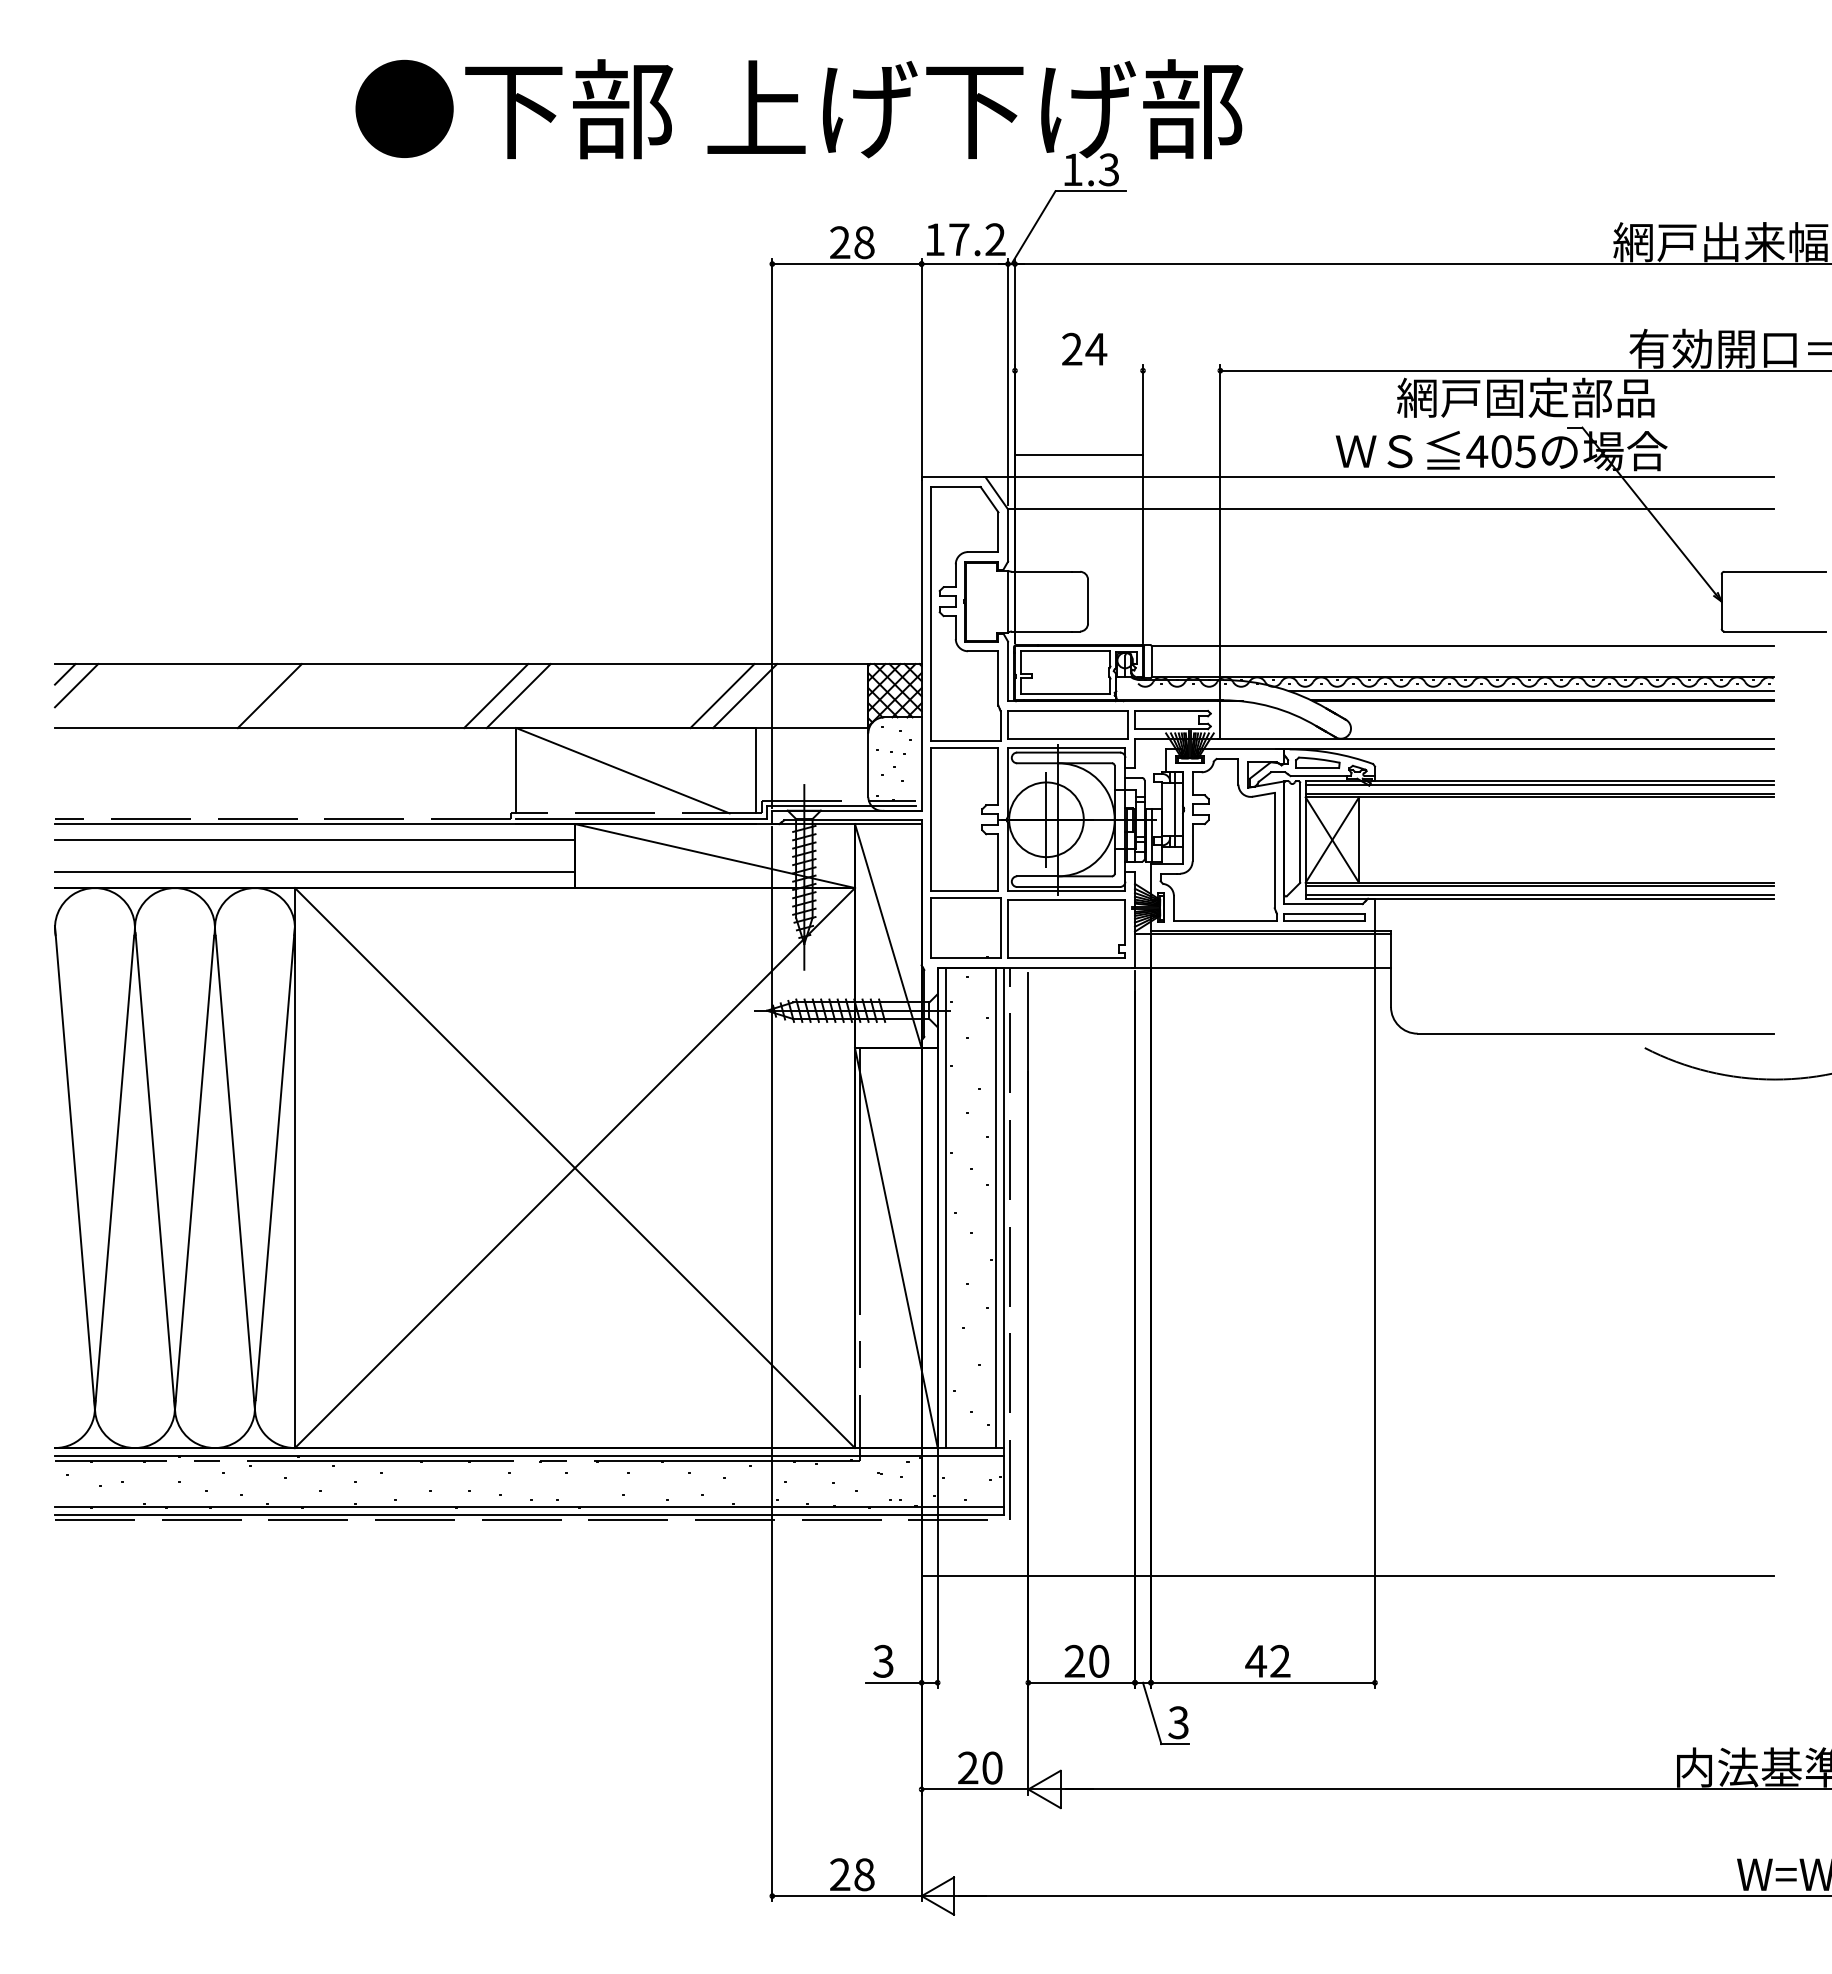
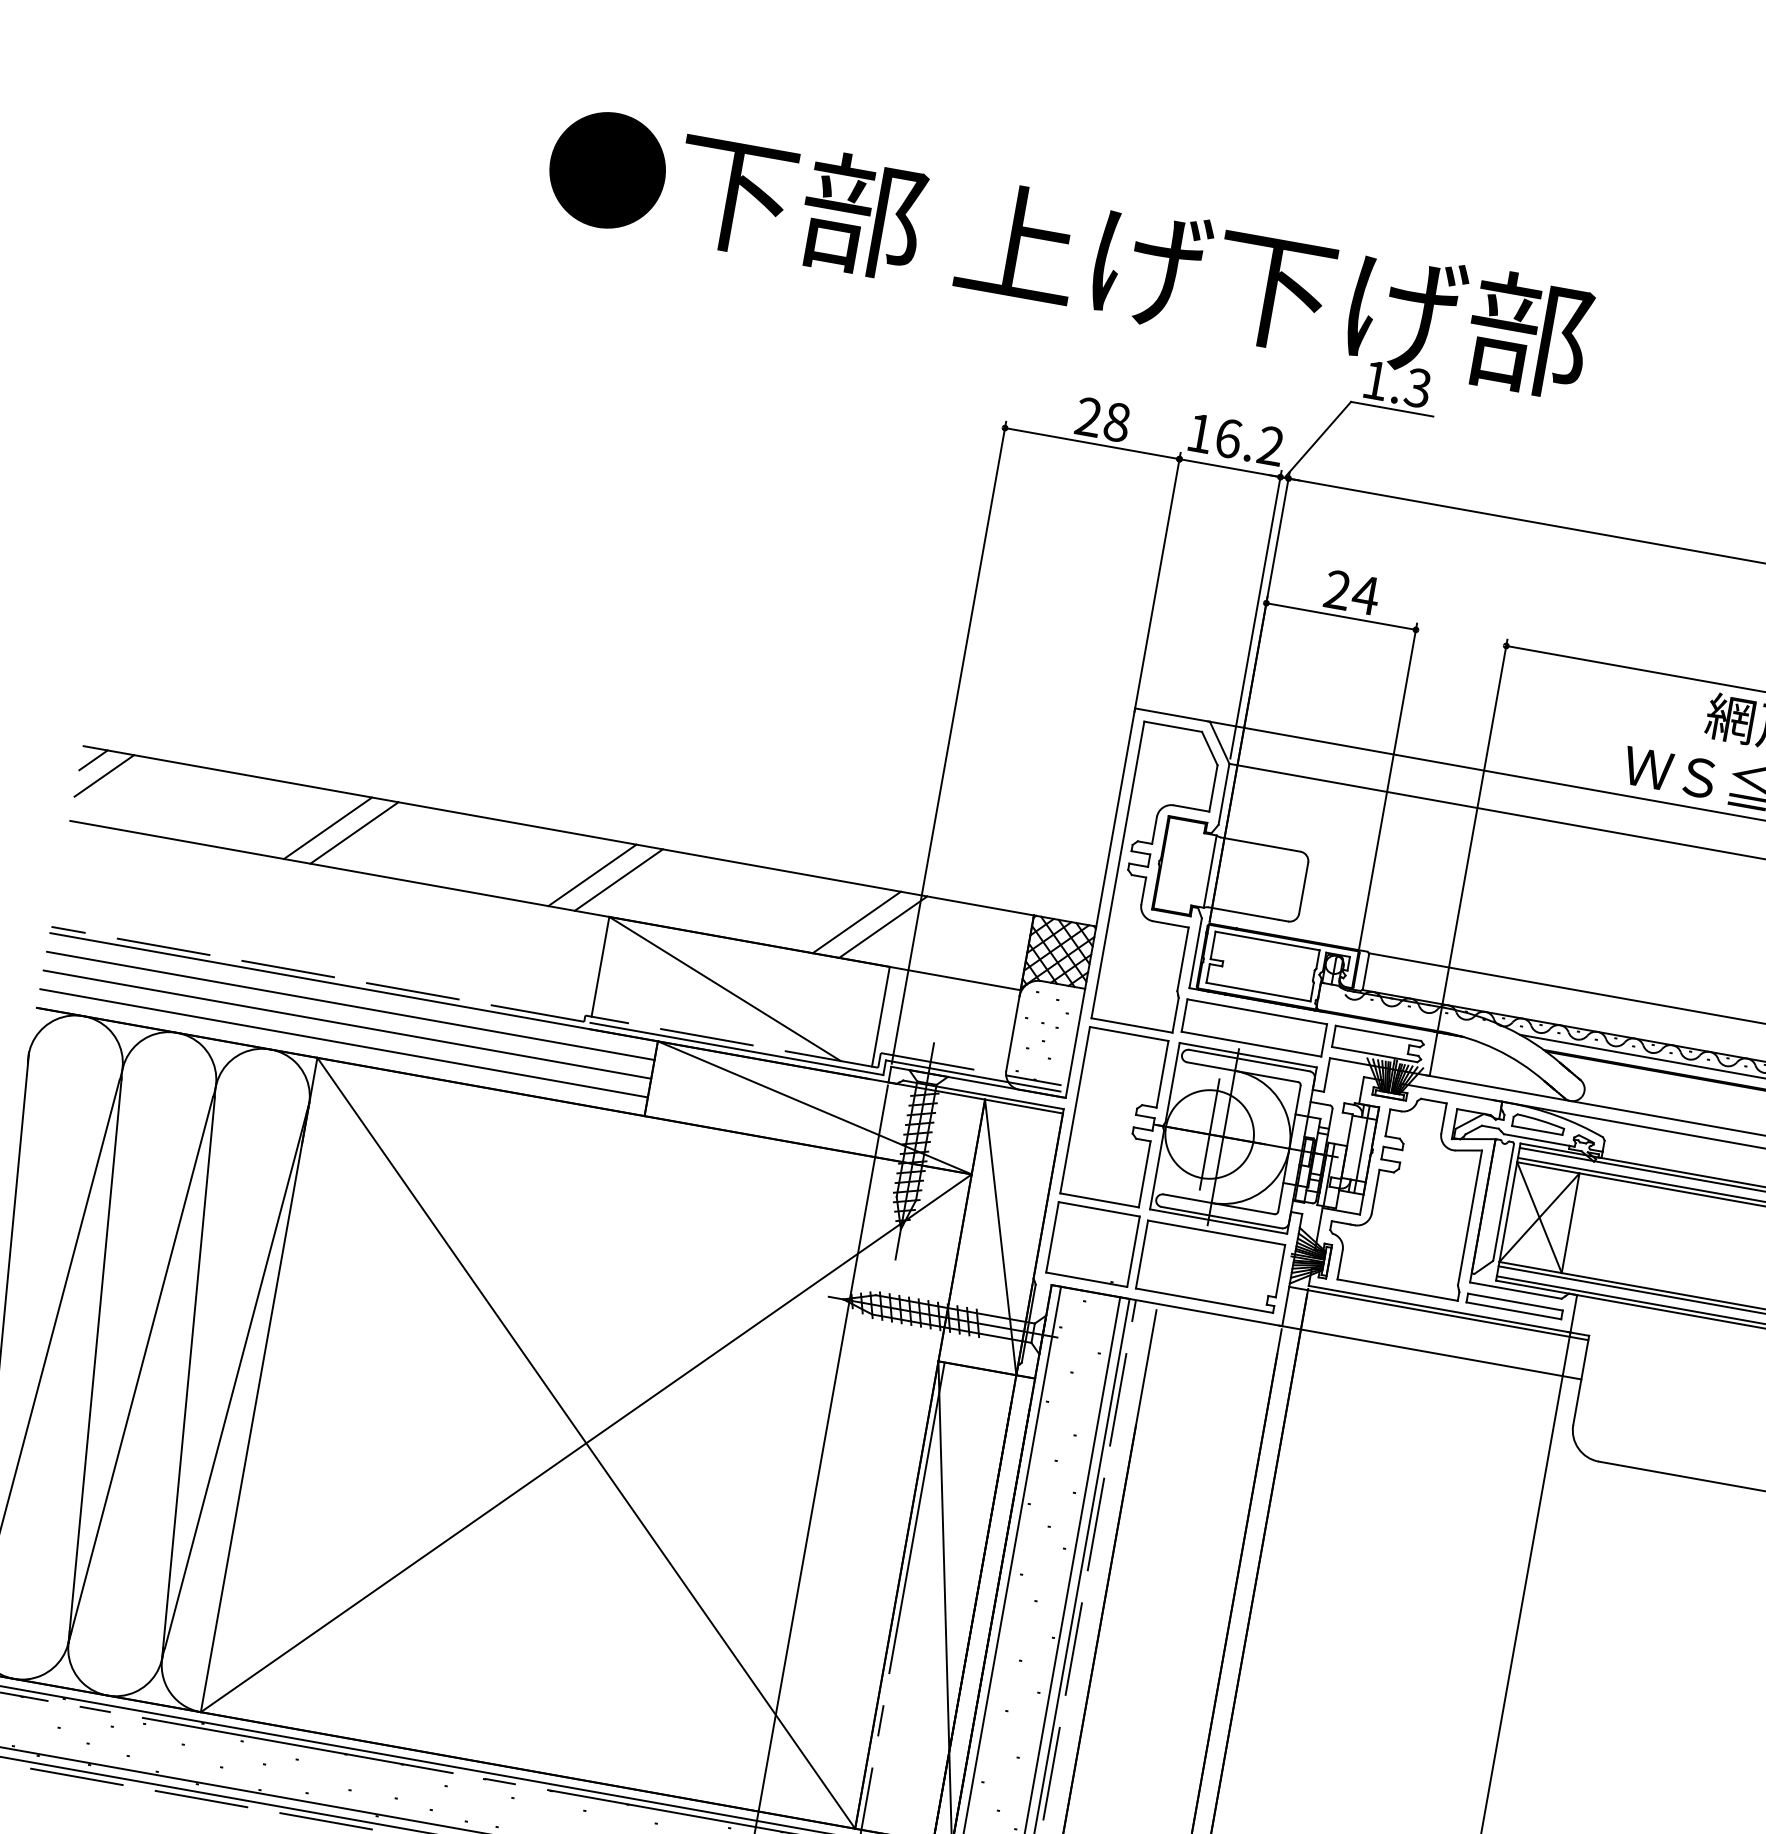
text: (959, 239) -> (1228, 438), 17.2 -> 16.2
line: (1079, 454) -> (1341, 616), moved
line: (292, 696) -> (354, 833), added
line: (314, 856) -> (346, 1025), added

